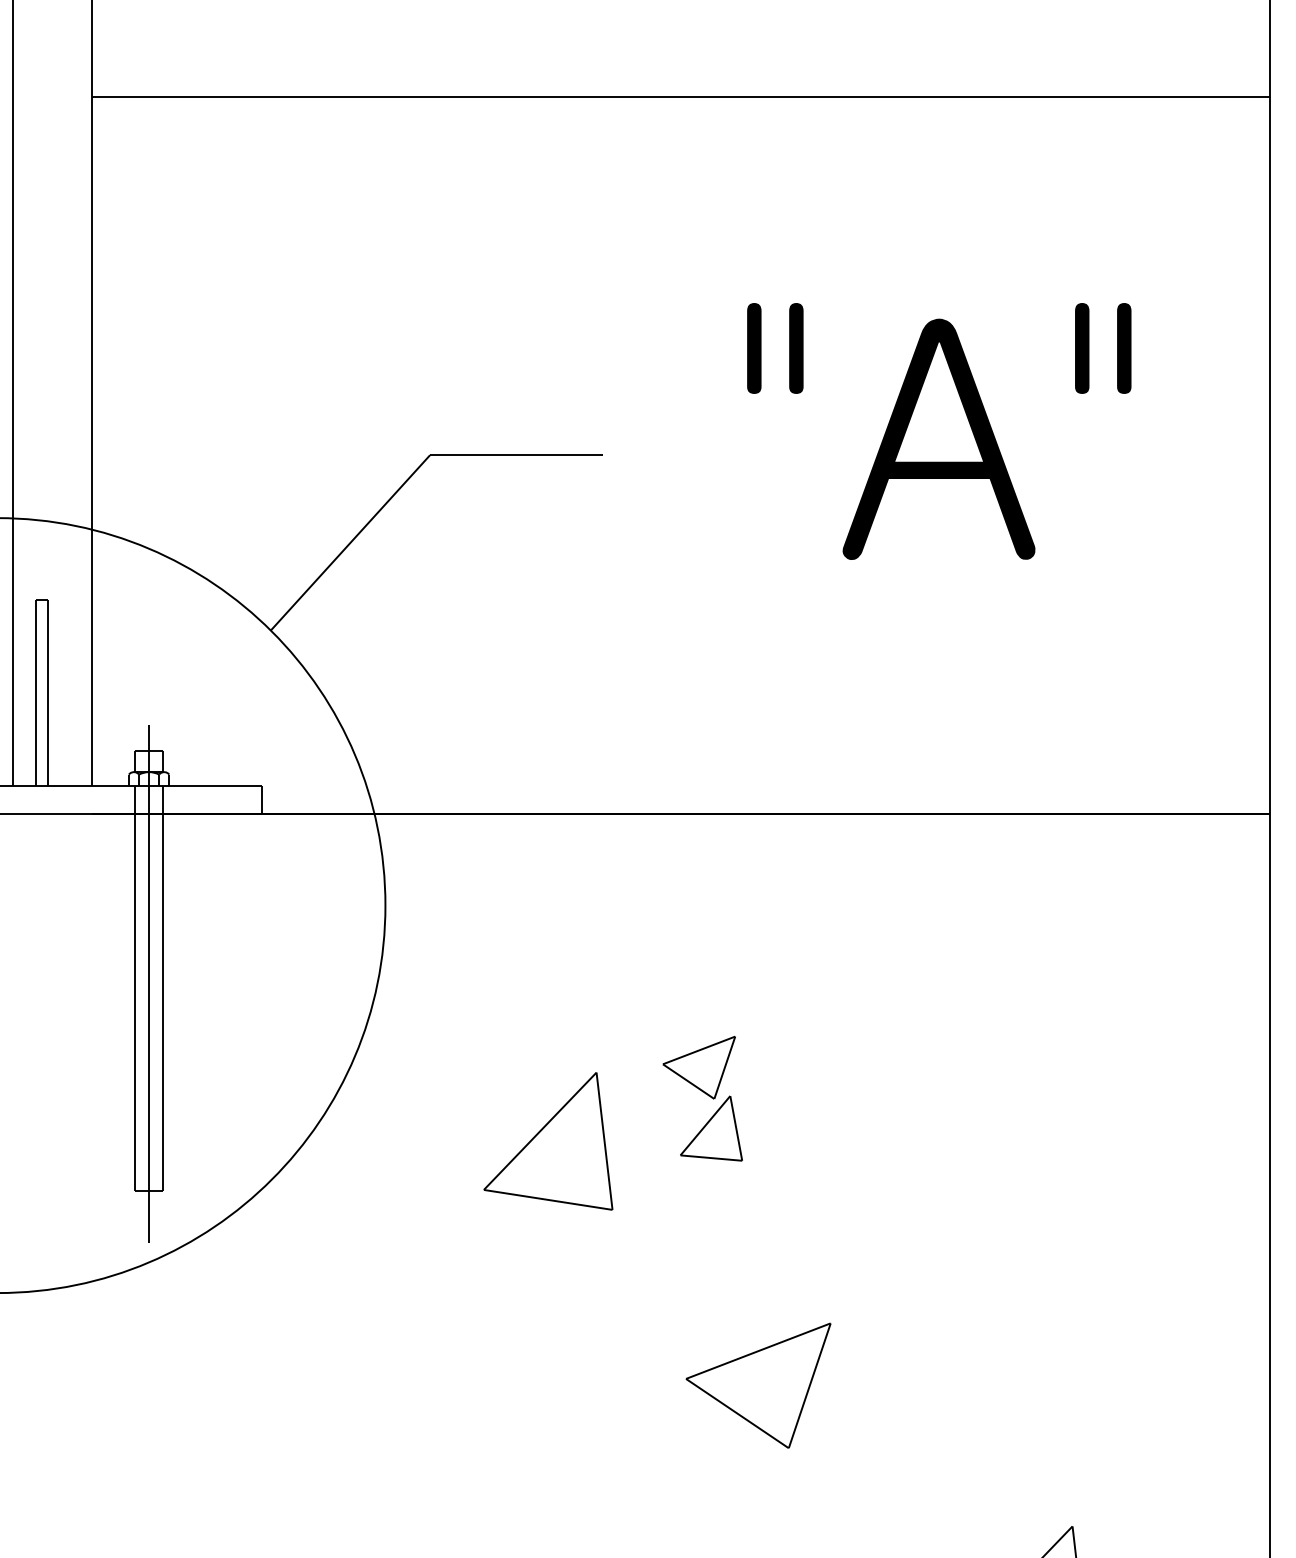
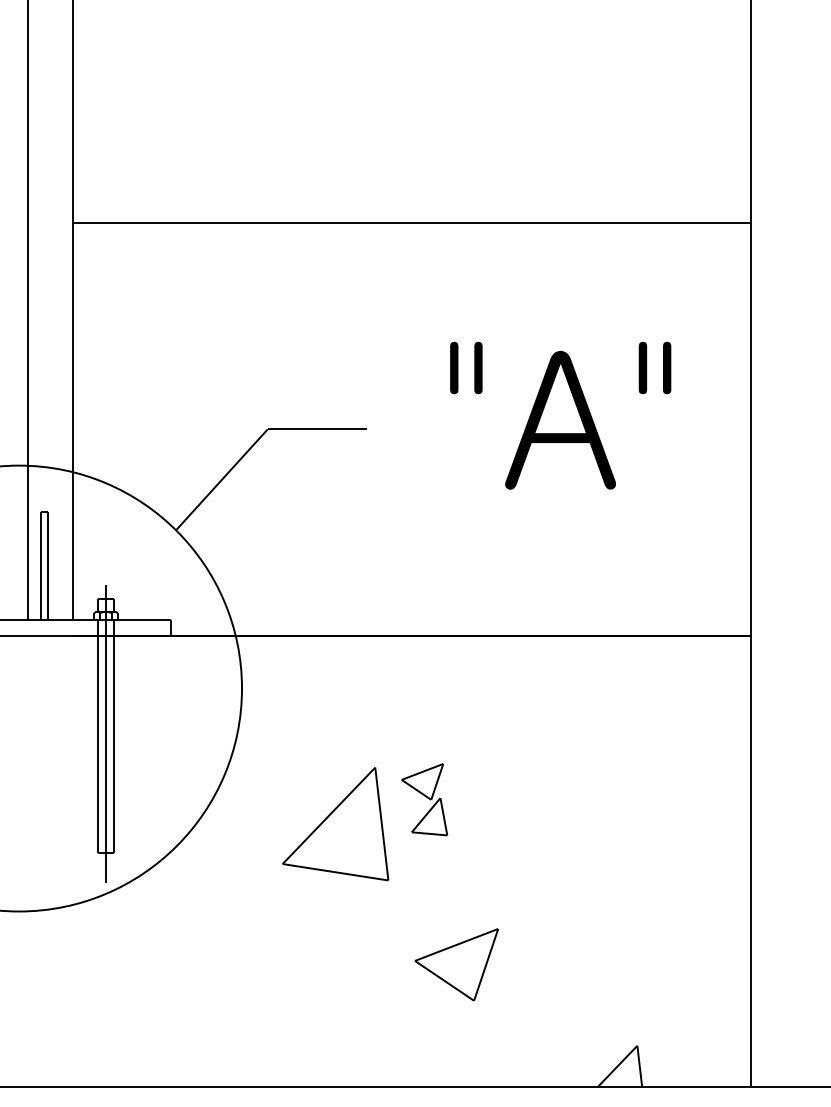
part: (547, 1141) -> (335, 824), size x1.43

